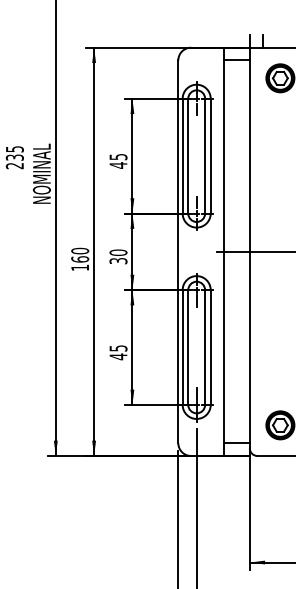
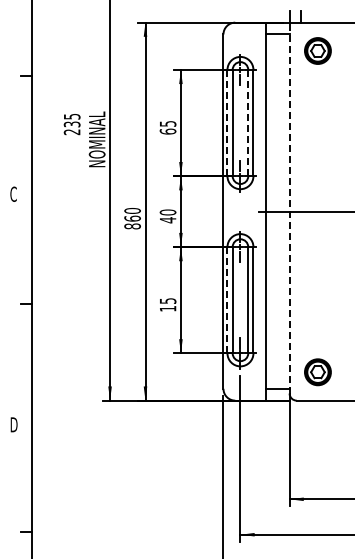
line: (205, 155) -> (248, 122), solid -> dashed
line: (182, 156) -> (227, 123), solid -> dashed
text: (117, 165) -> (167, 131), 45 -> 65
line: (249, 247) -> (289, 207), solid -> dashed
text: (117, 261) -> (167, 220), 30 -> 40
text: (80, 267) -> (132, 226), 160 -> 860
line: (182, 347) -> (227, 300), solid -> dashed
text: (118, 356) -> (168, 308), 45 -> 15

